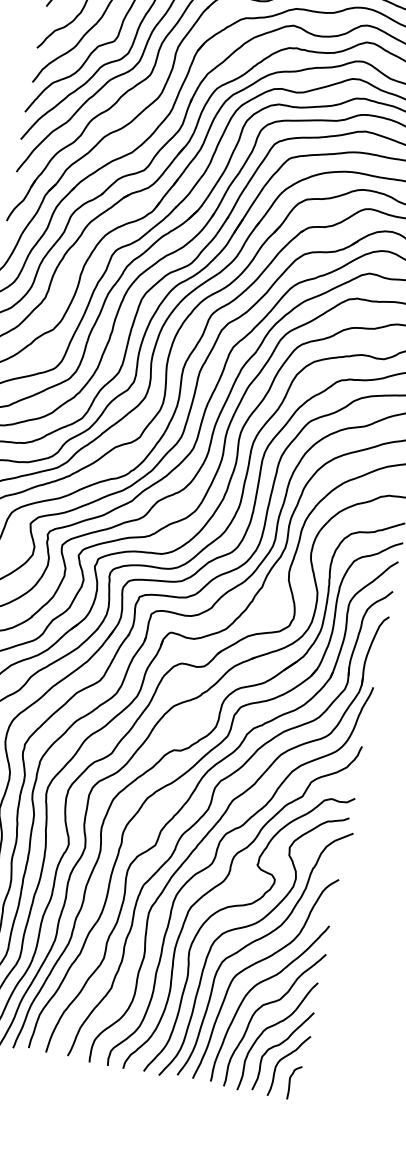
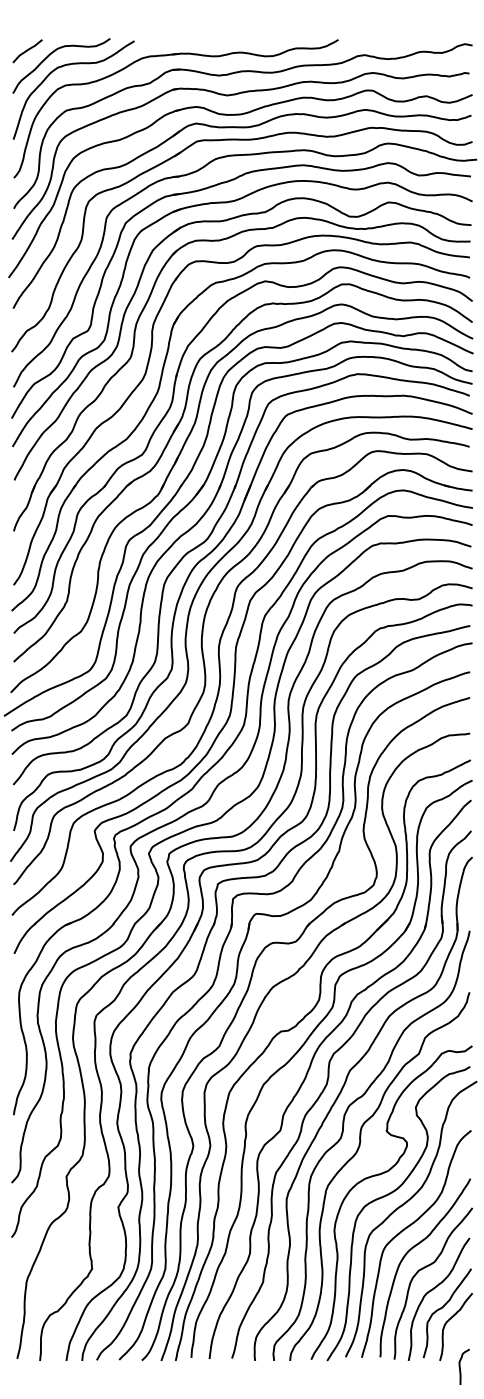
curve: (290, 1081) -> (460, 1366), moved

